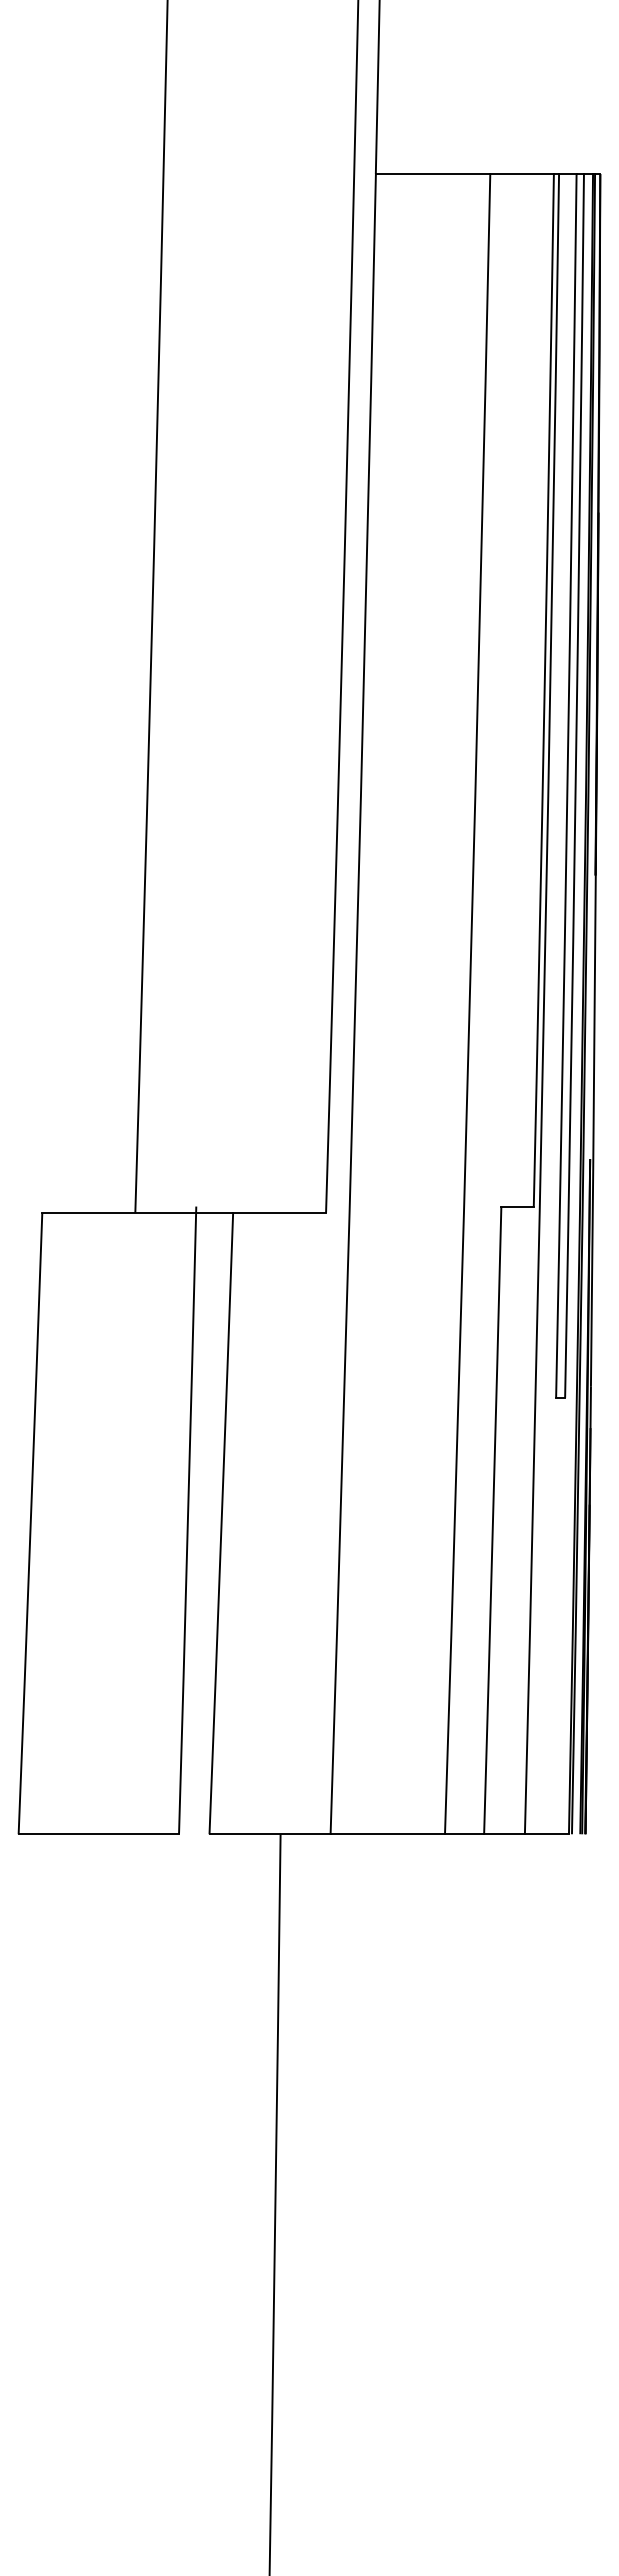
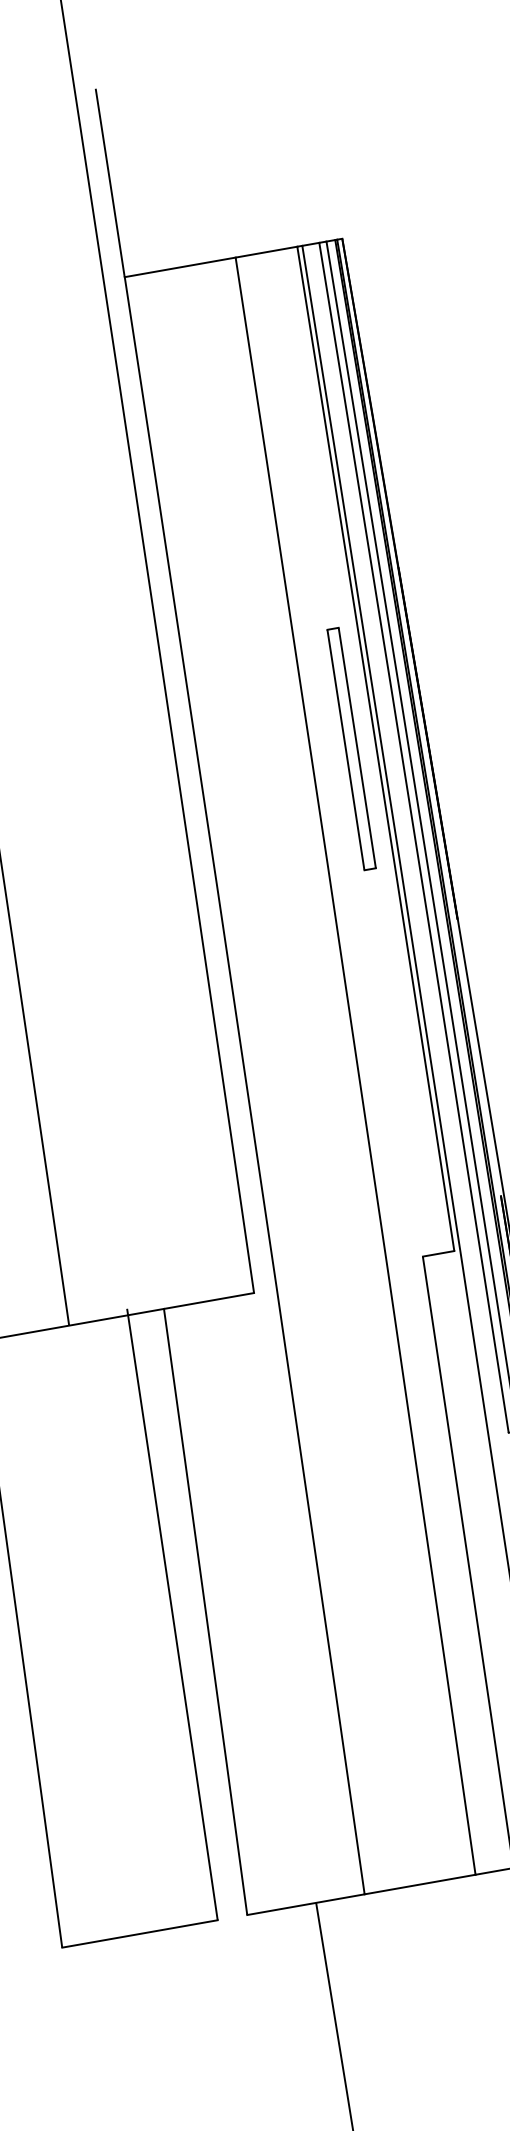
part: (519, 686) -> (351, 749), added

